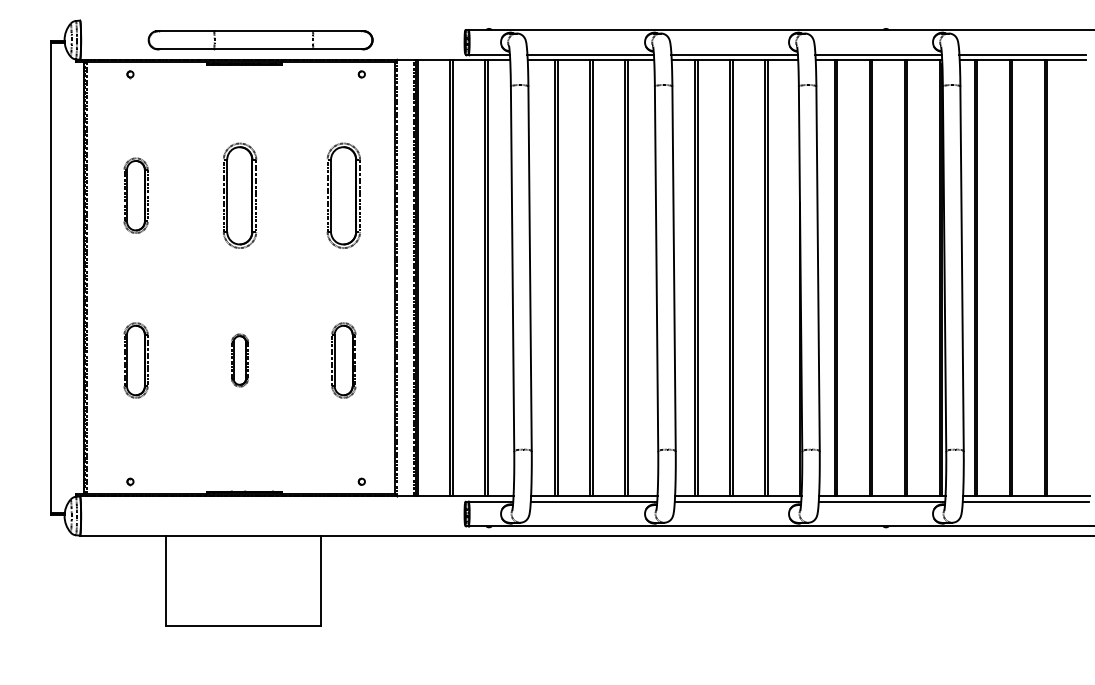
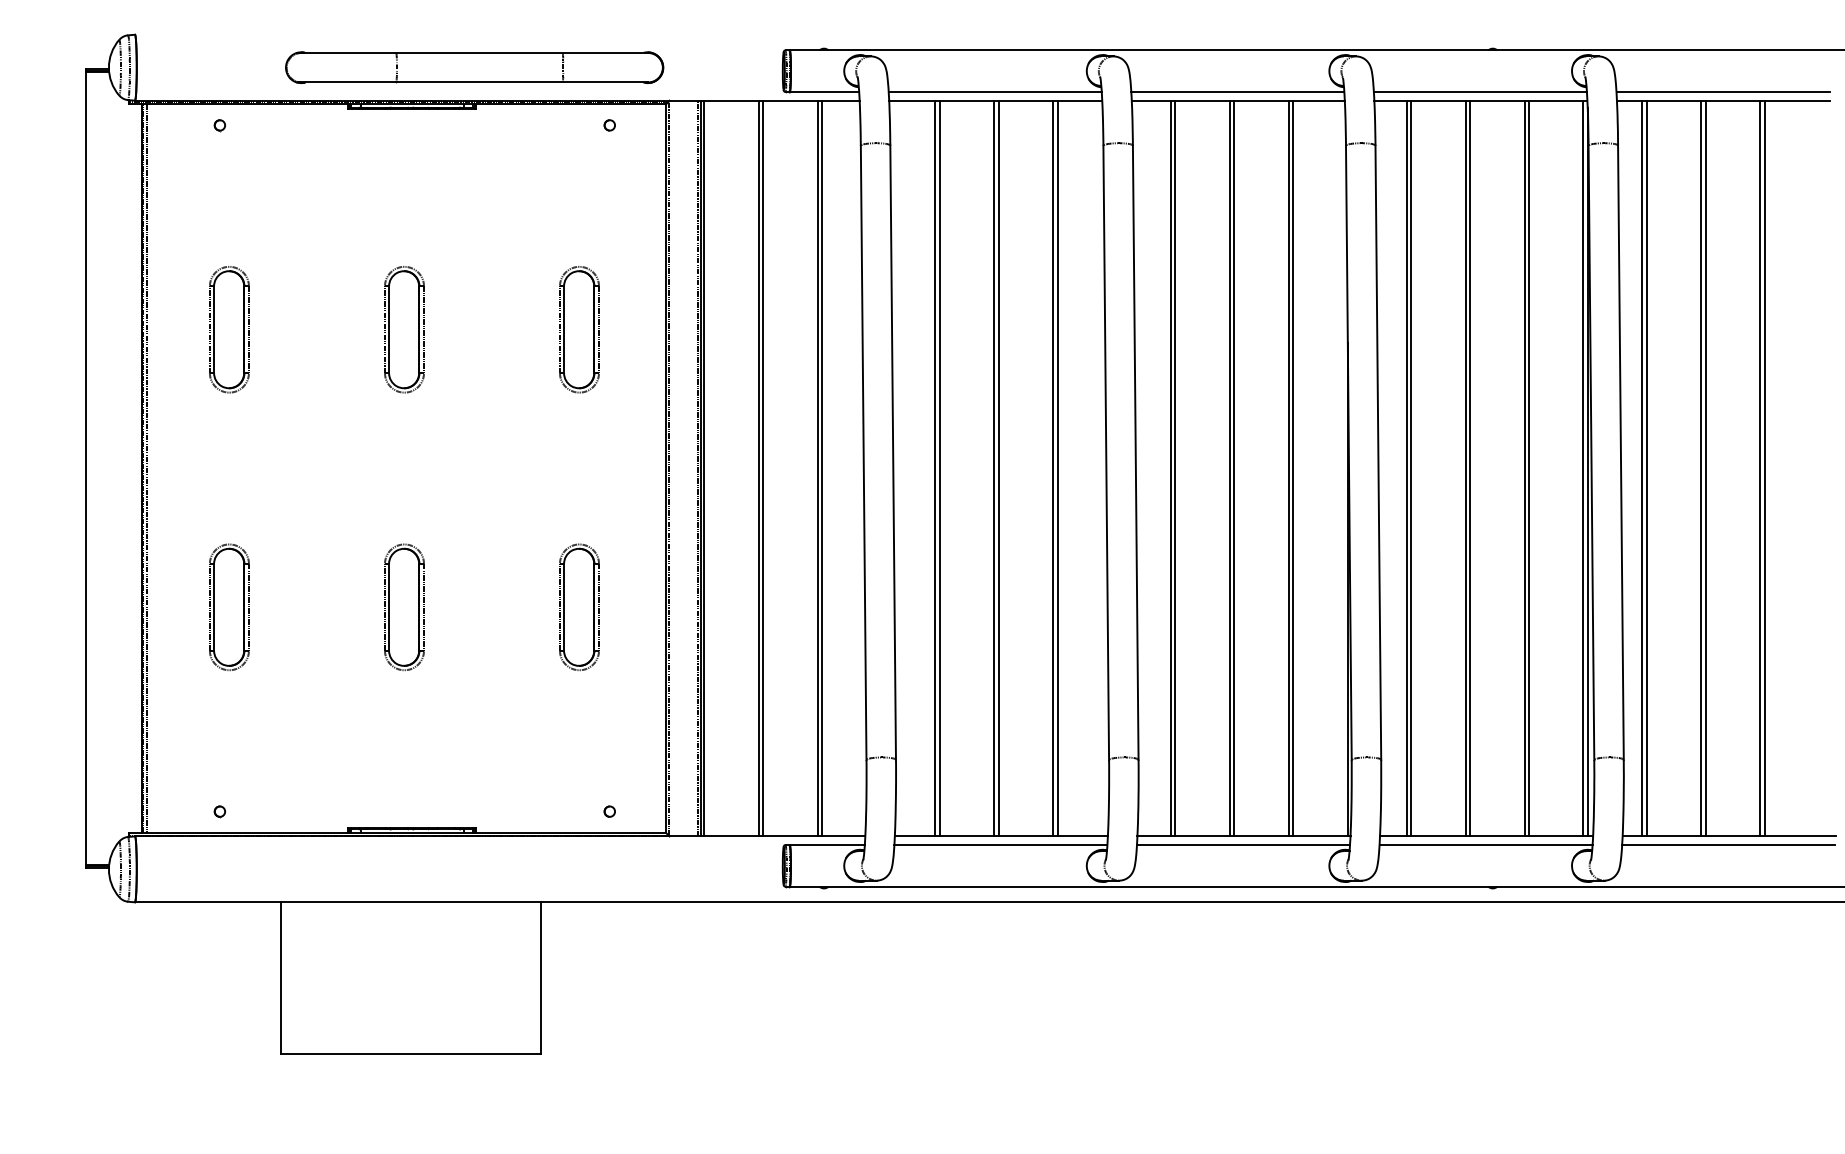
part: (260, 40) -> (474, 68), moved
part: (239, 195) -> (403, 329), size x0.71
part: (343, 195) -> (578, 329), size x0.71
part: (239, 360) -> (403, 607), size x1.43

